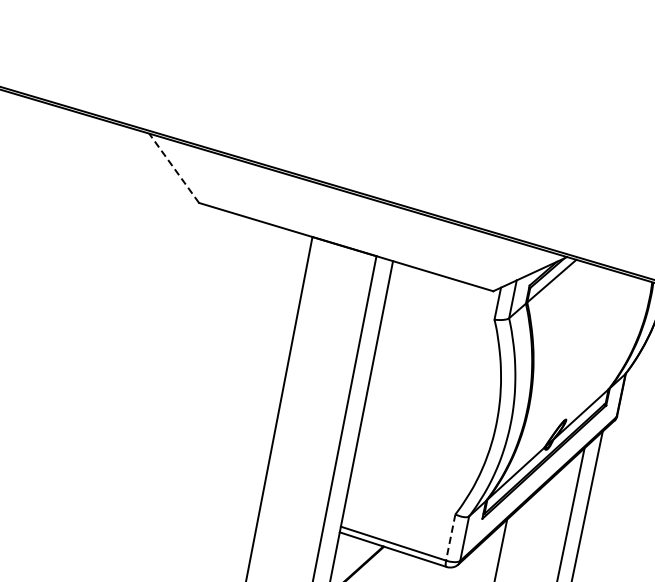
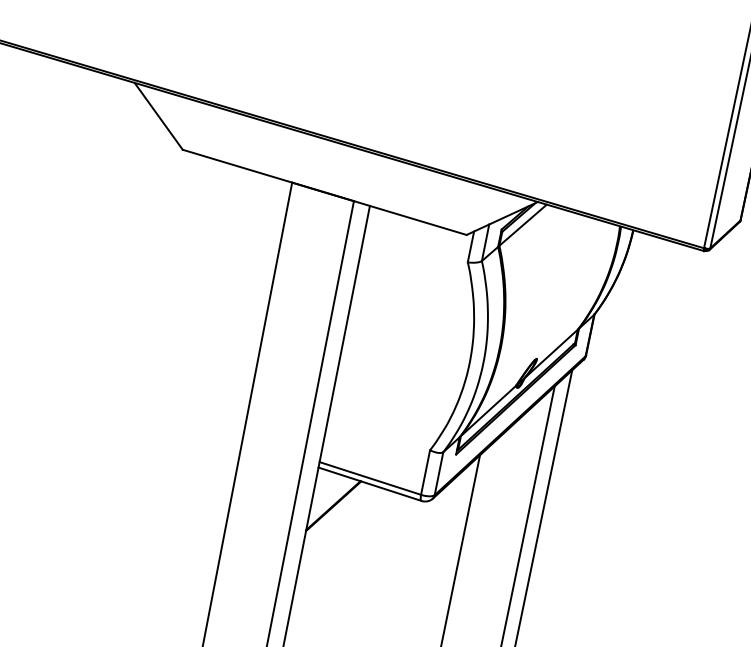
line: (173, 167) -> (158, 115), dashed -> solid
line: (450, 537) -> (425, 472), dashed -> solid

